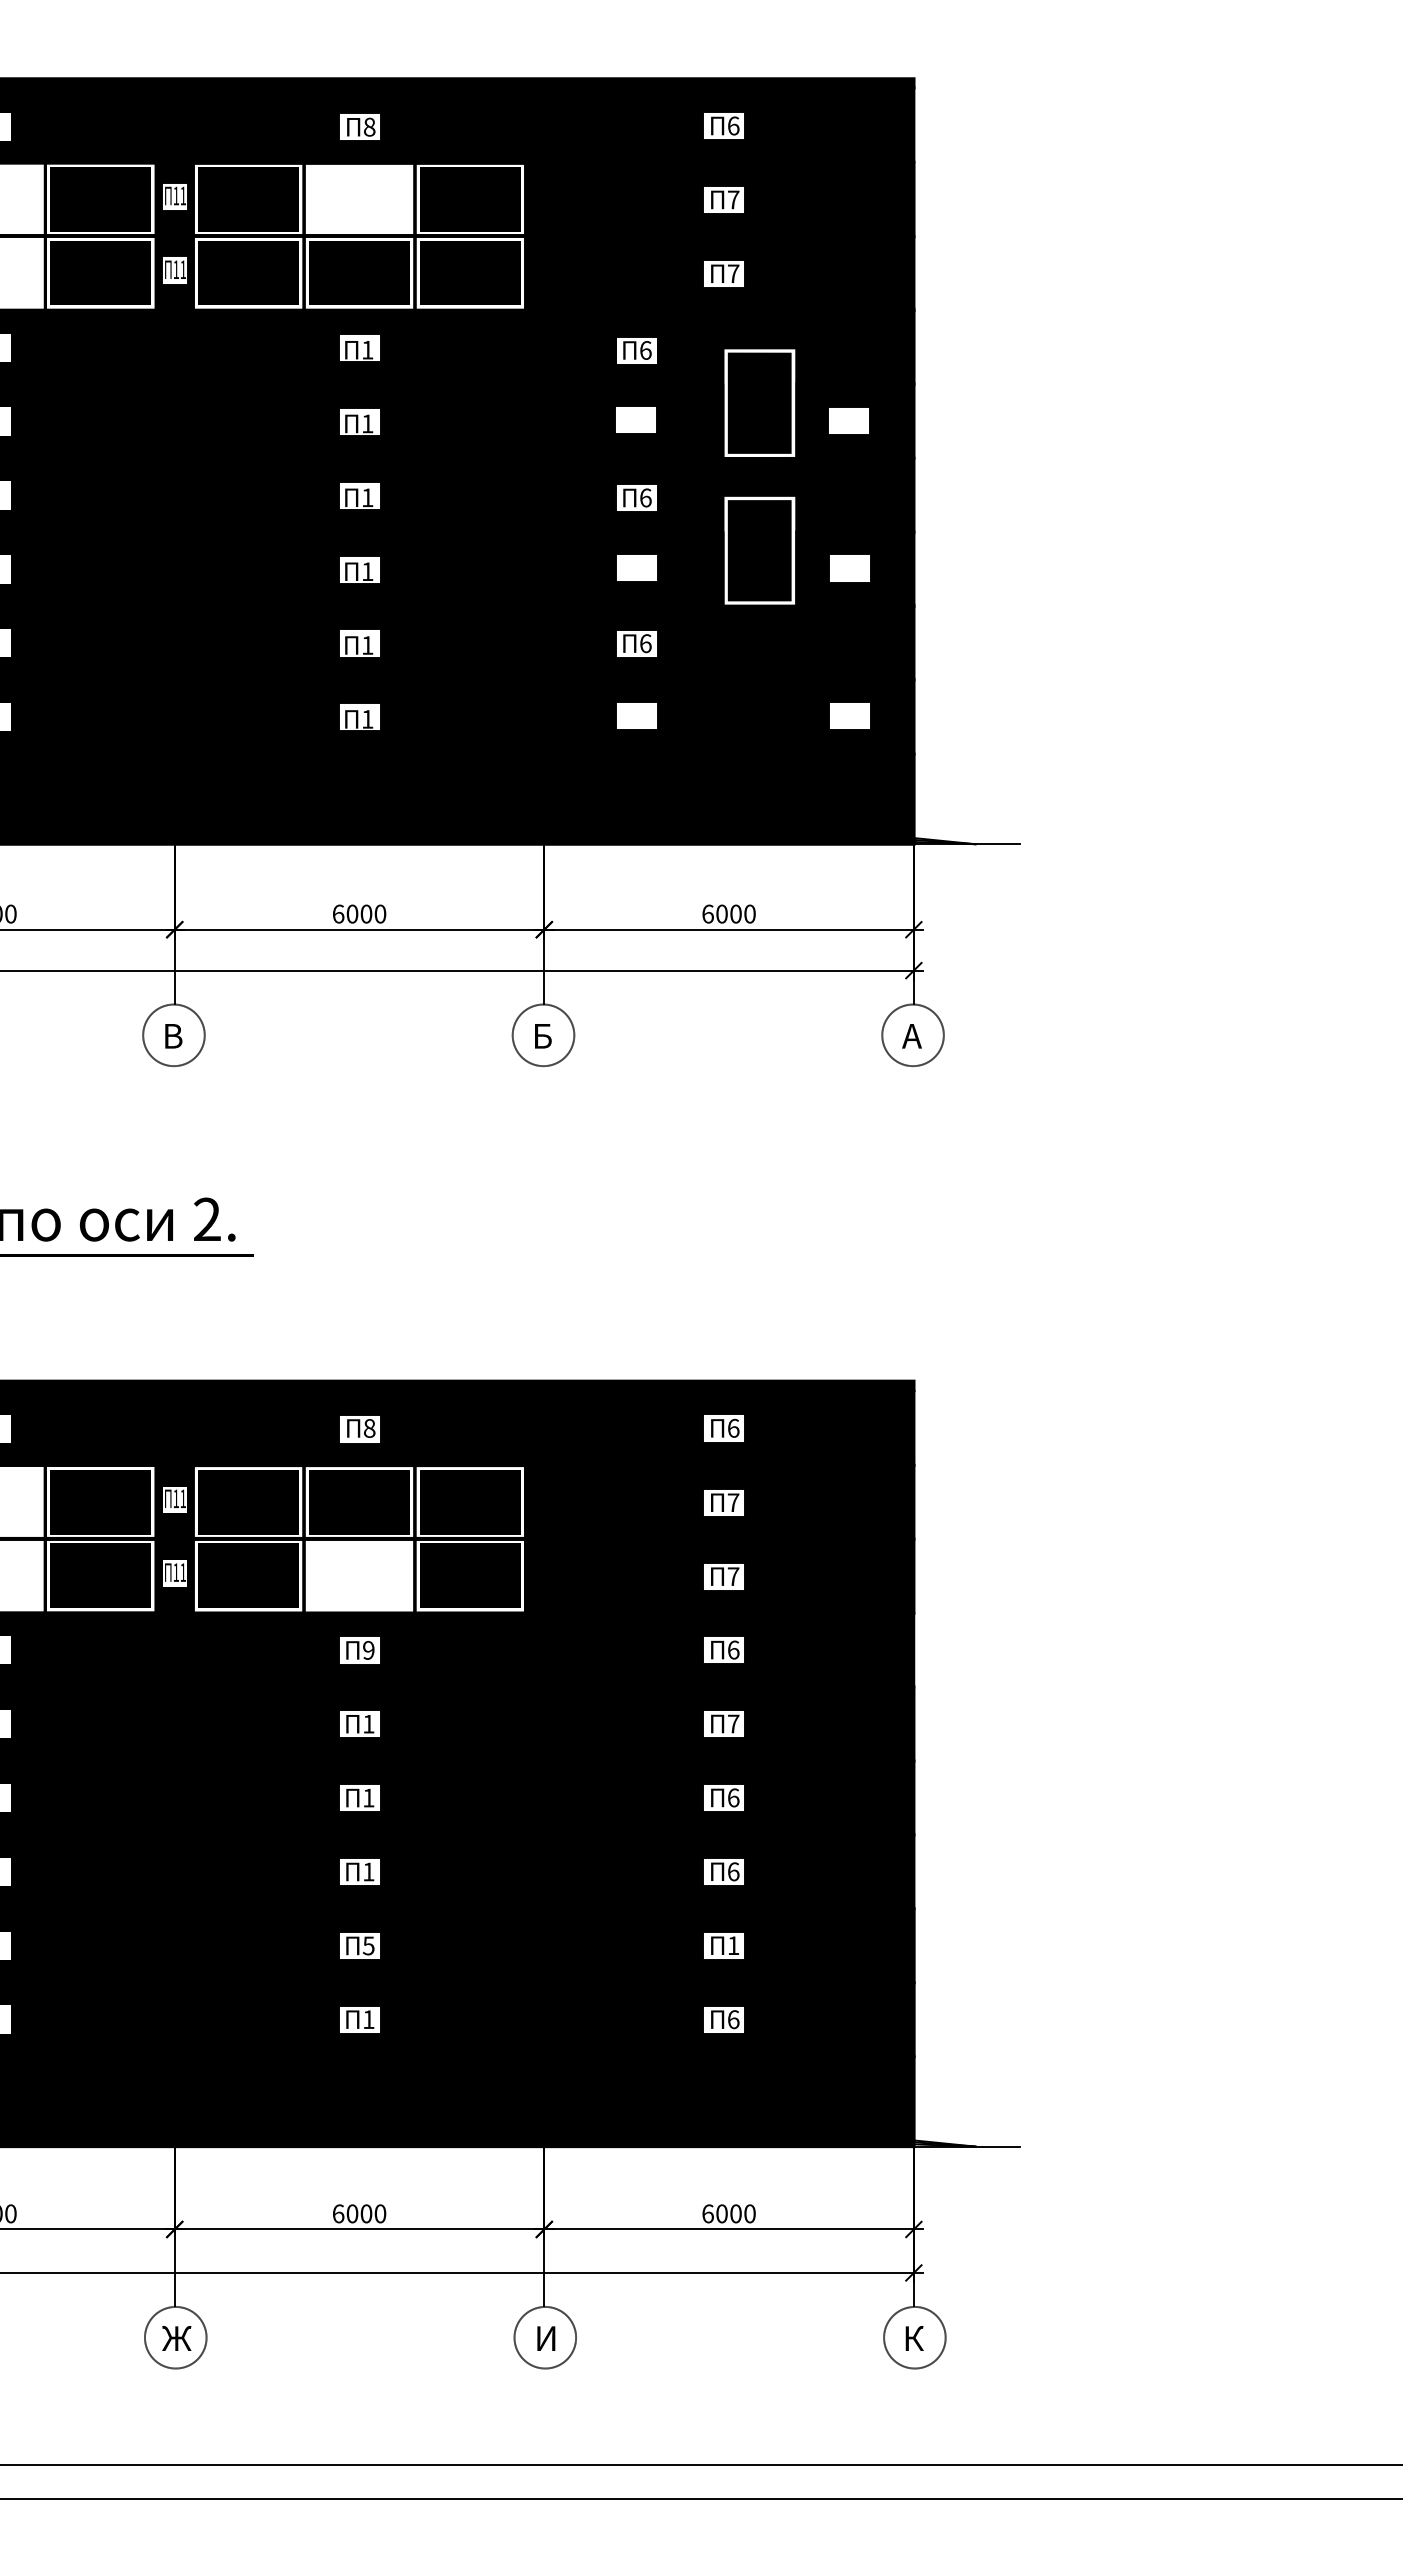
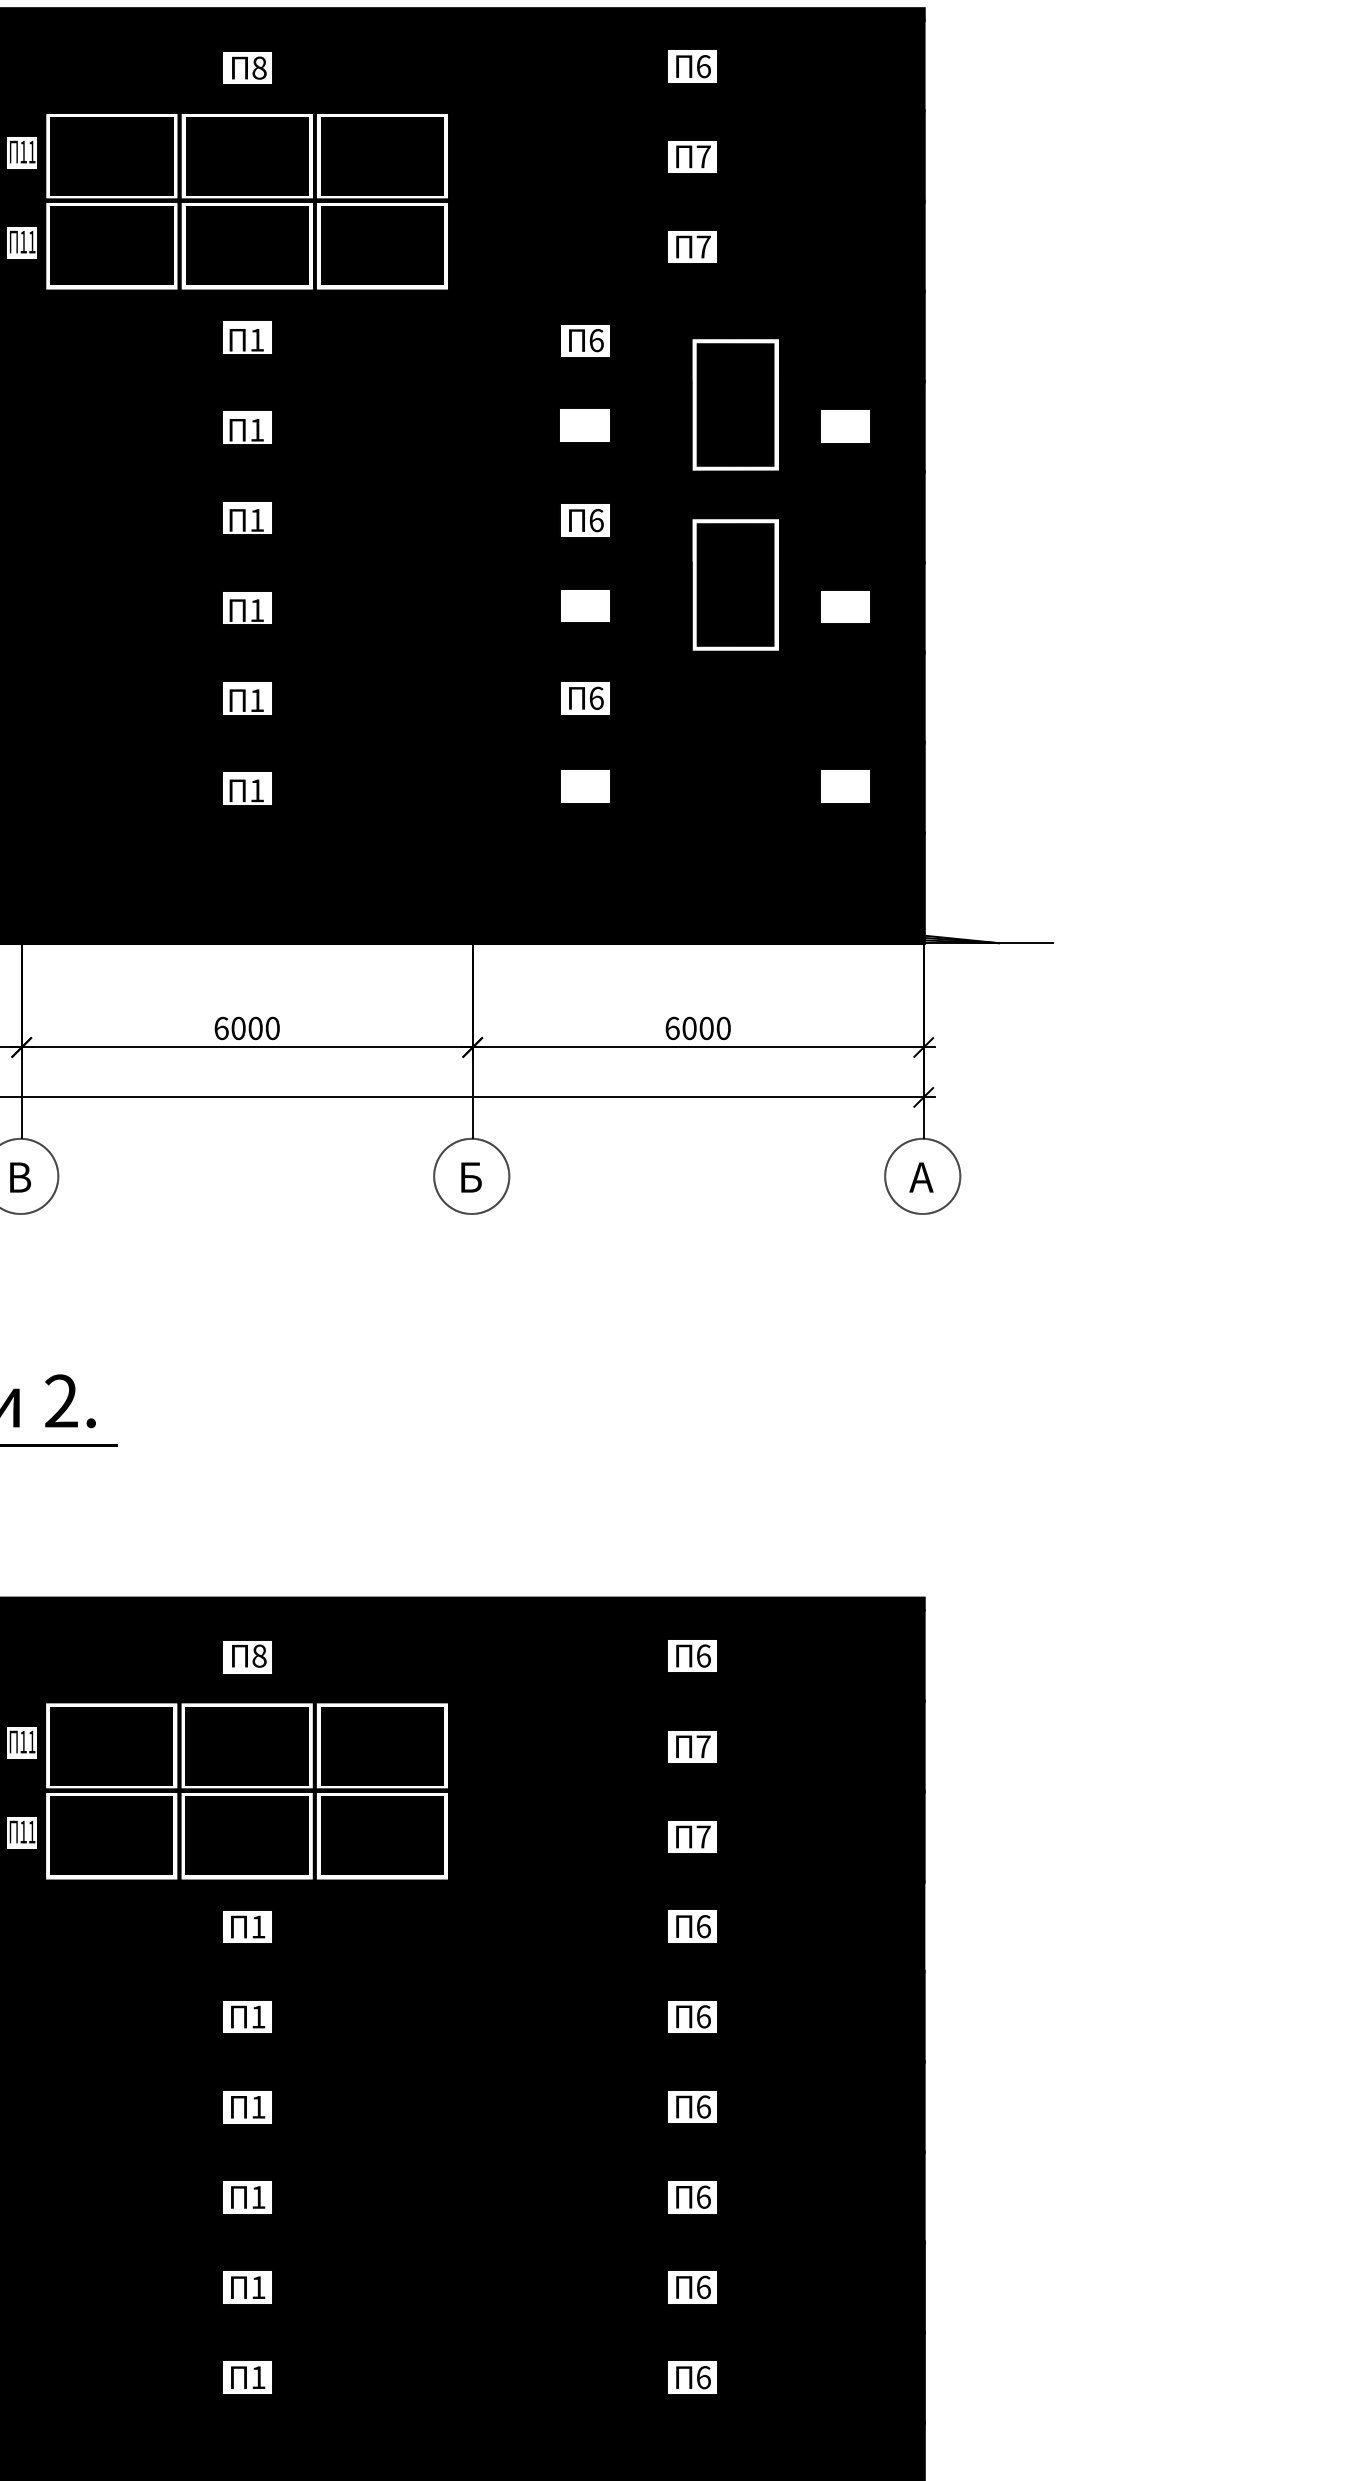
fill: (359, 199) -> (247, 156), added
fill: (358, 1575) -> (245, 1835), added
text: (368, 1649) -> (258, 1925), 9 -> 1
text: (733, 1723) -> (703, 2016), 7 -> 6
text: (368, 1945) -> (258, 2287), 5 -> 1
text: (733, 1945) -> (703, 2287), 1 -> 6

